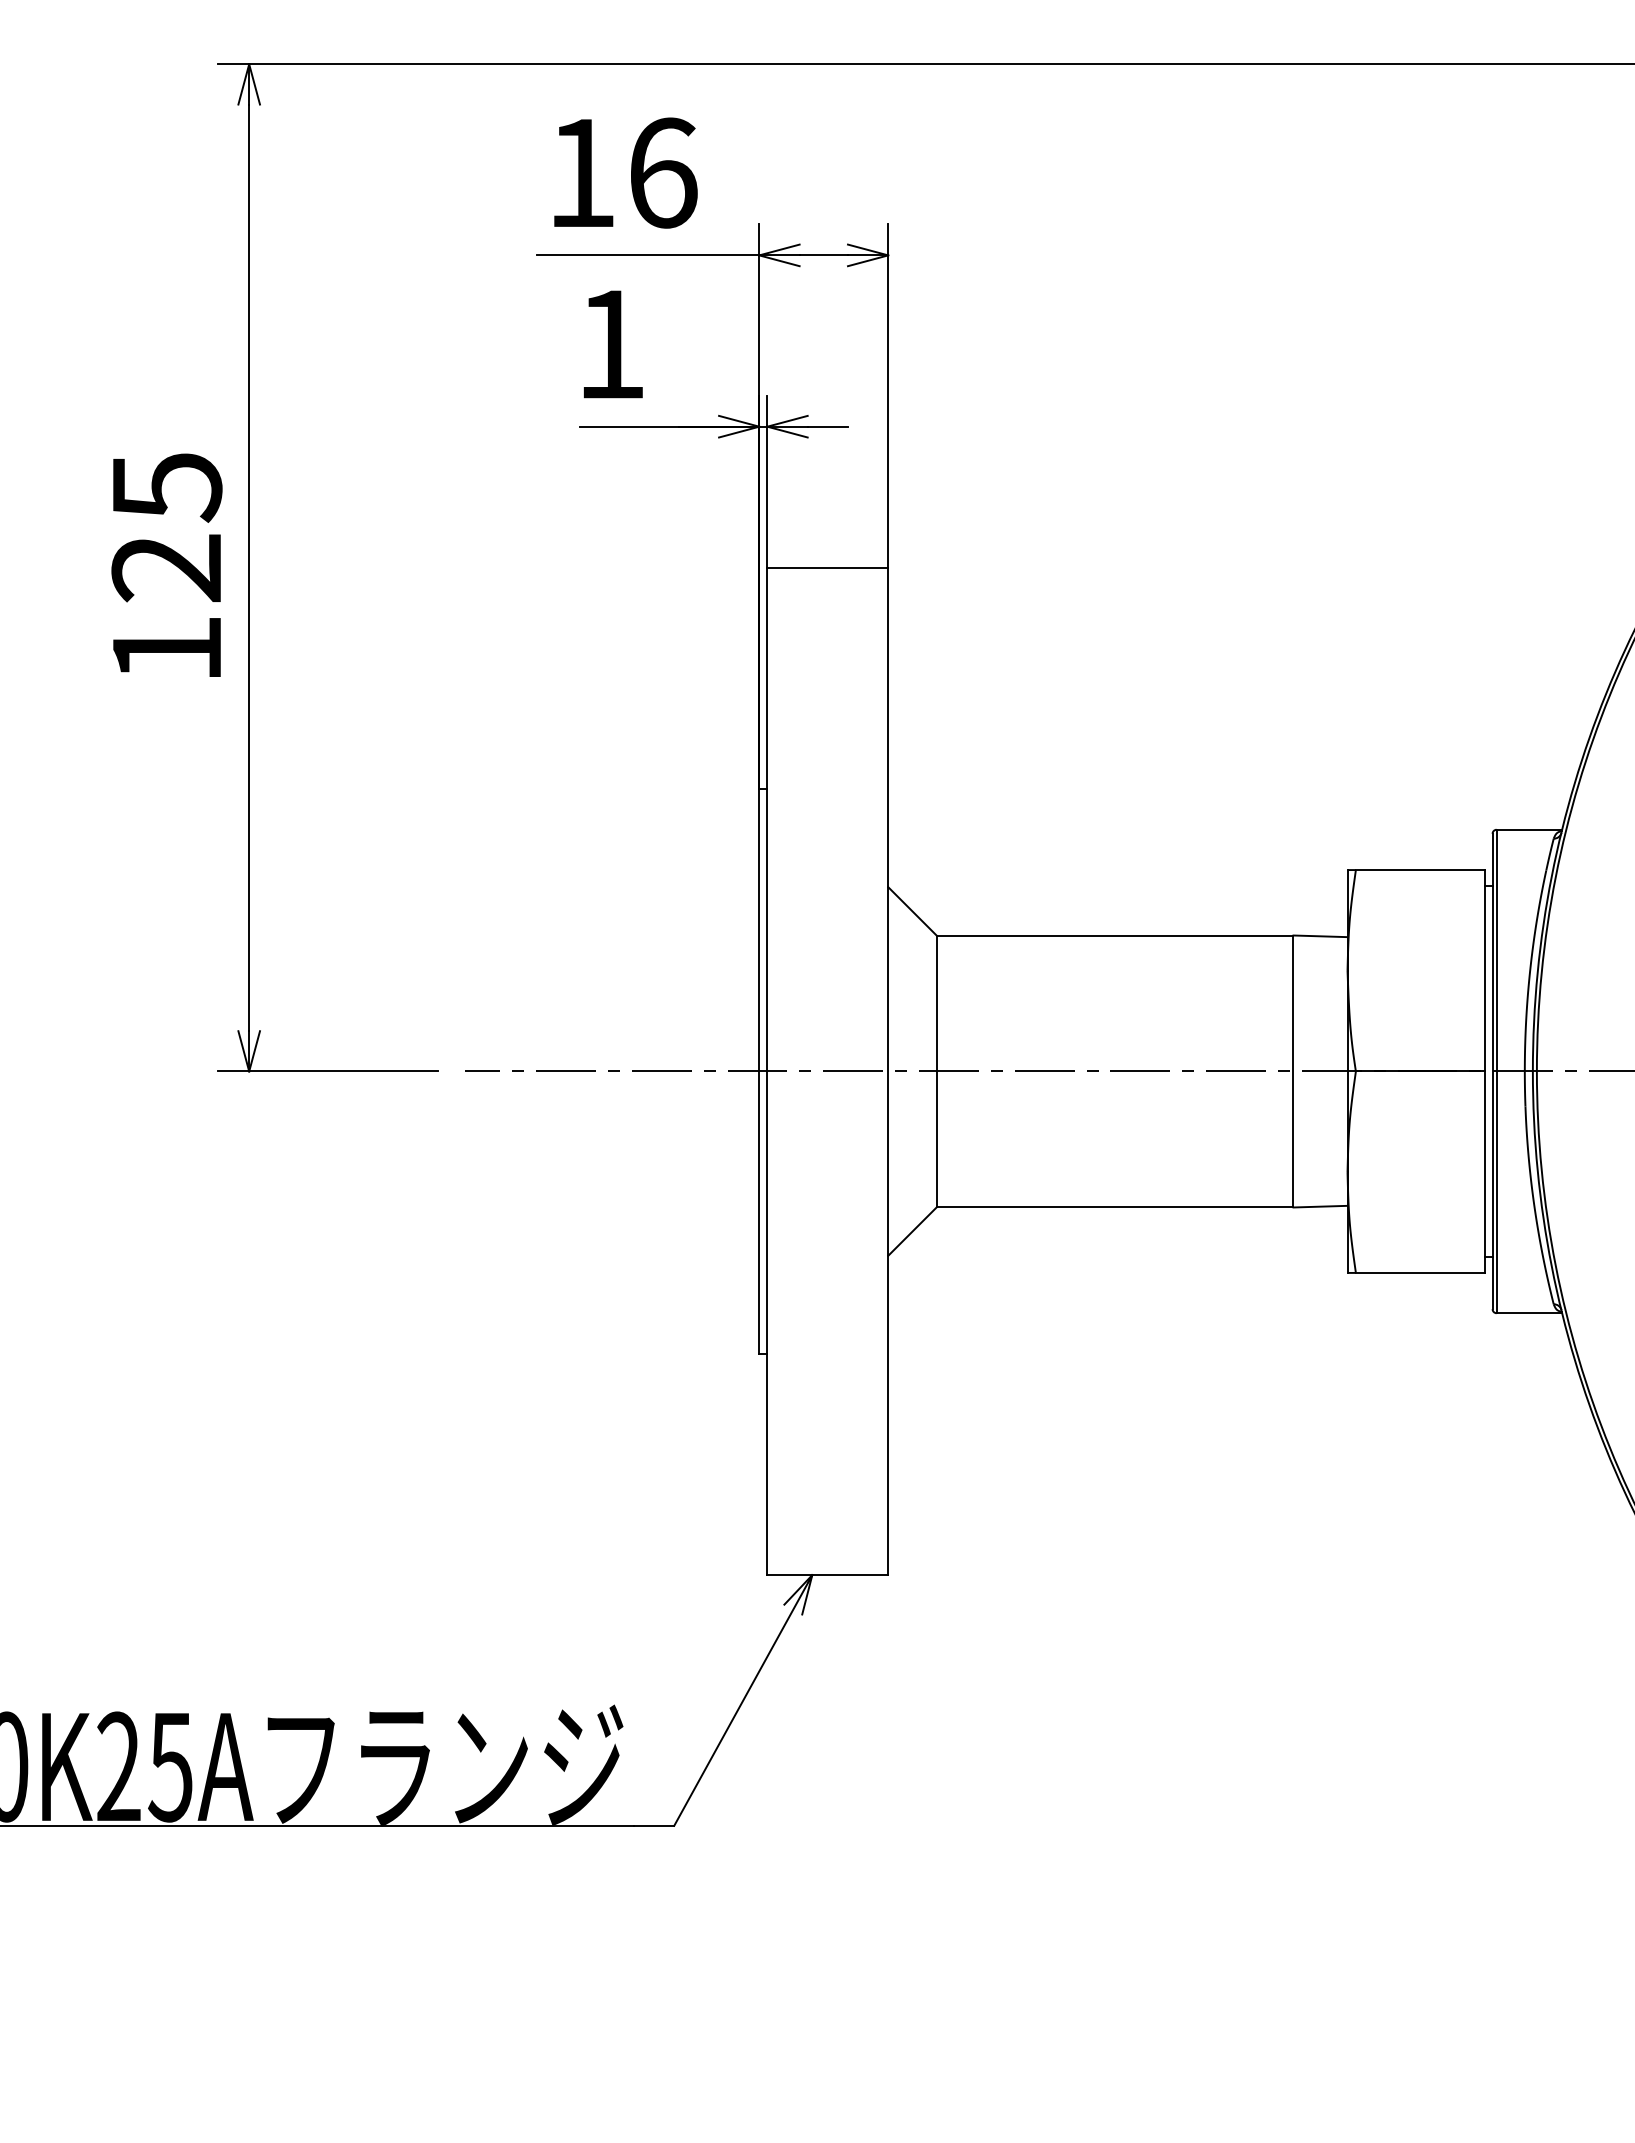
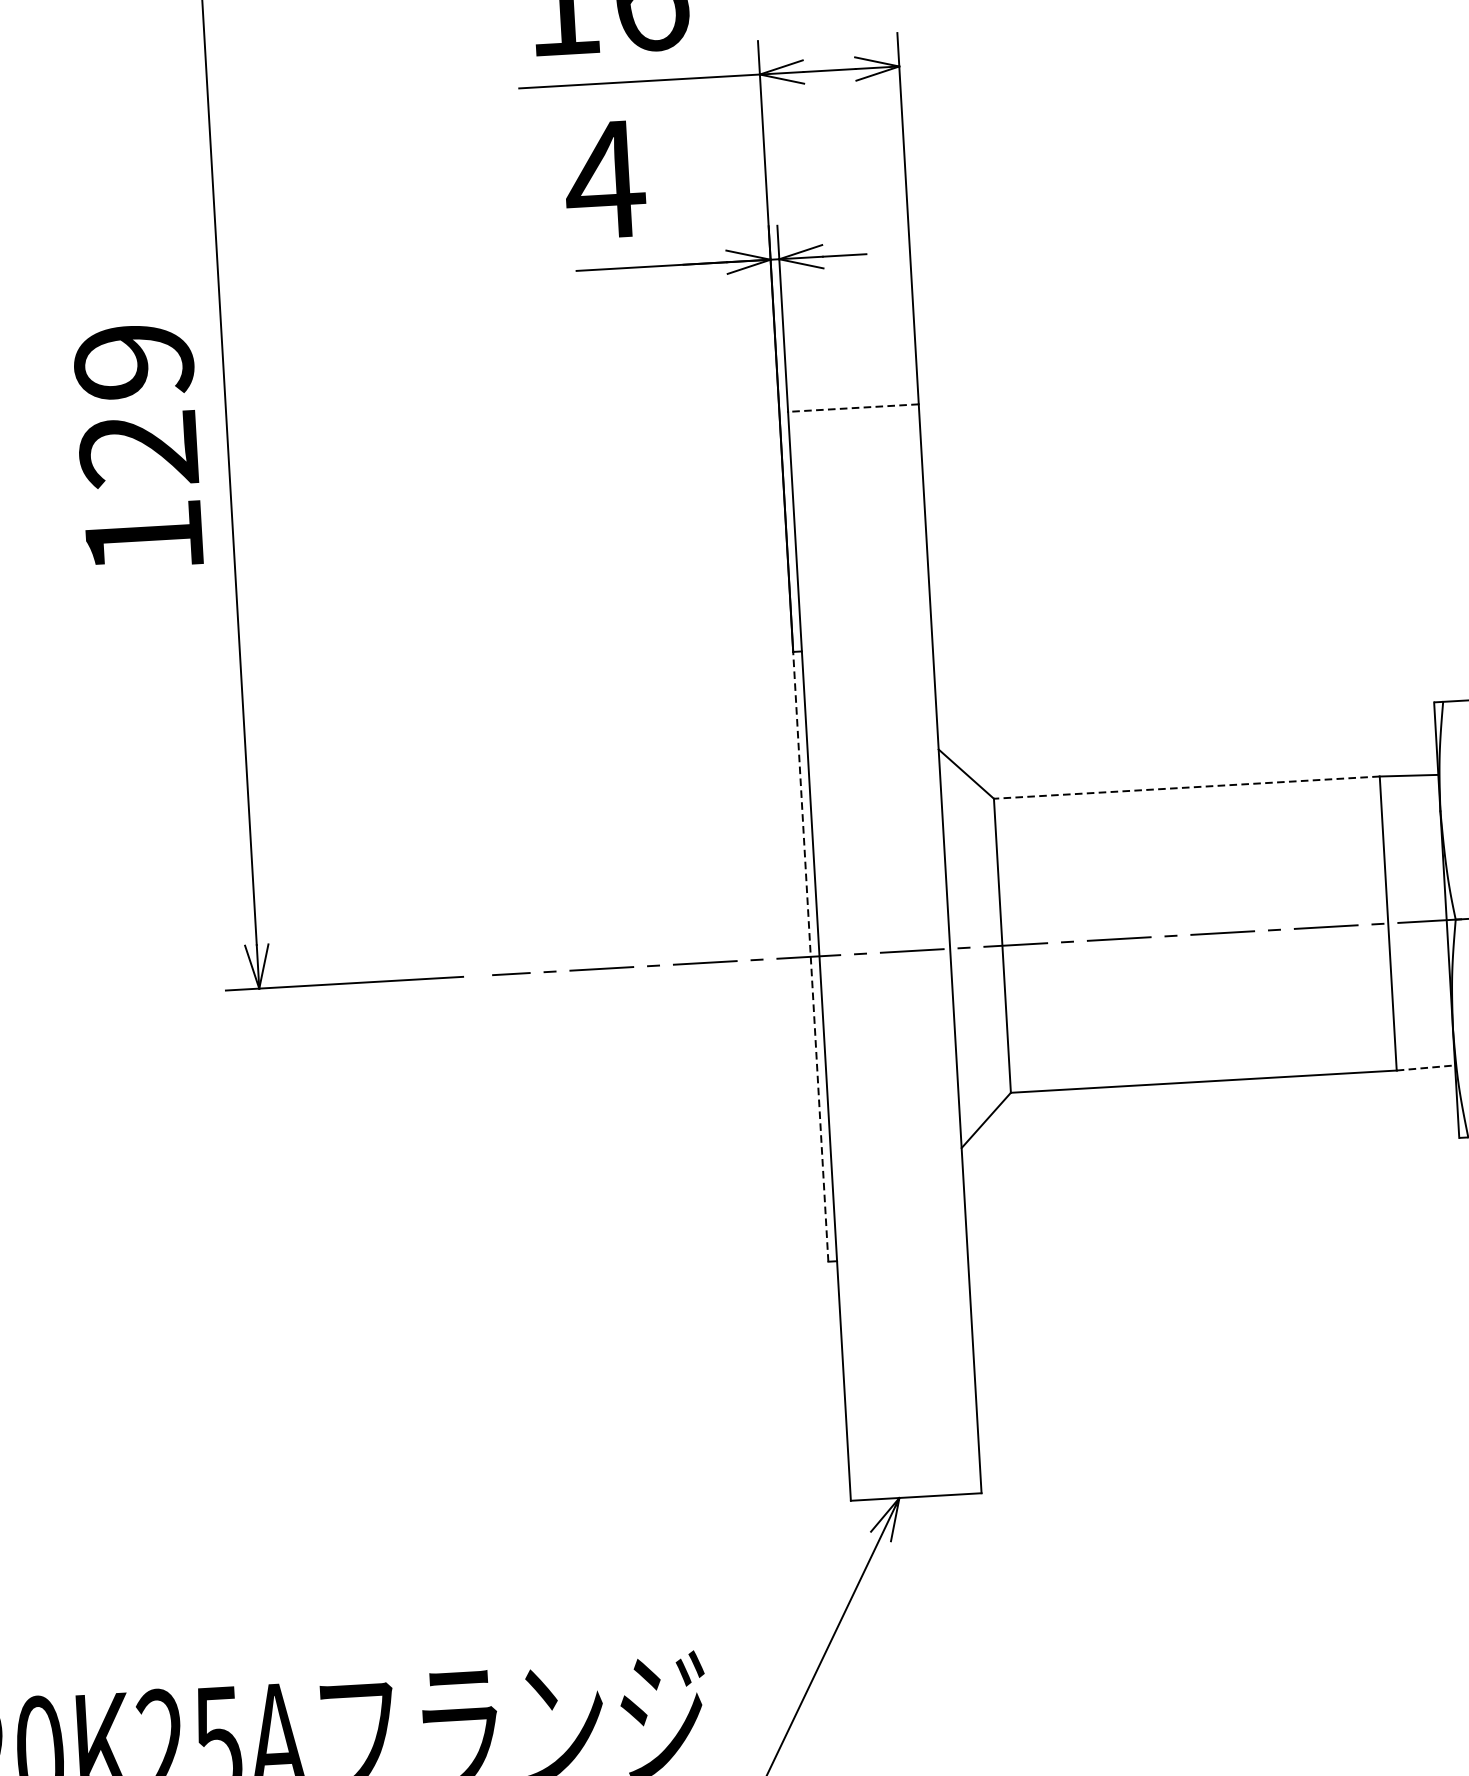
text: (610, 344) -> (604, 180), 1 -> 4
text: (166, 487) -> (133, 362), 125 -> 129
line: (827, 567) -> (853, 407), solid -> dashed
line: (1114, 935) -> (1186, 787), solid -> dashed
line: (759, 1071) -> (810, 956), solid -> dashed
line: (1321, 1206) -> (1426, 1067), solid -> dashed

